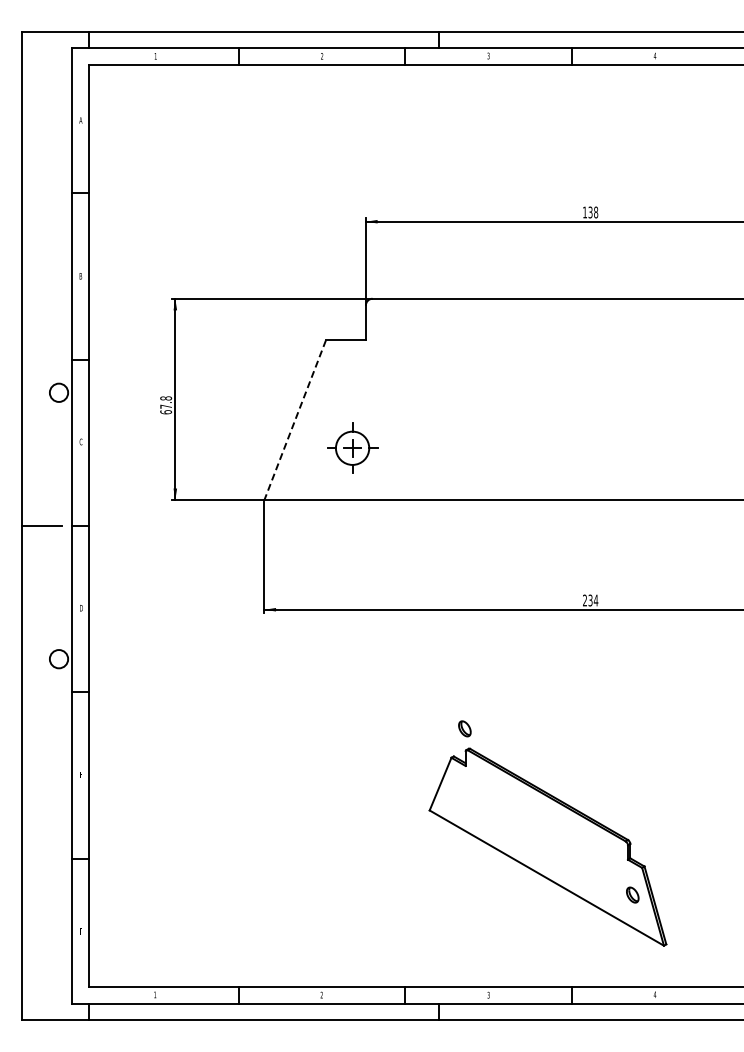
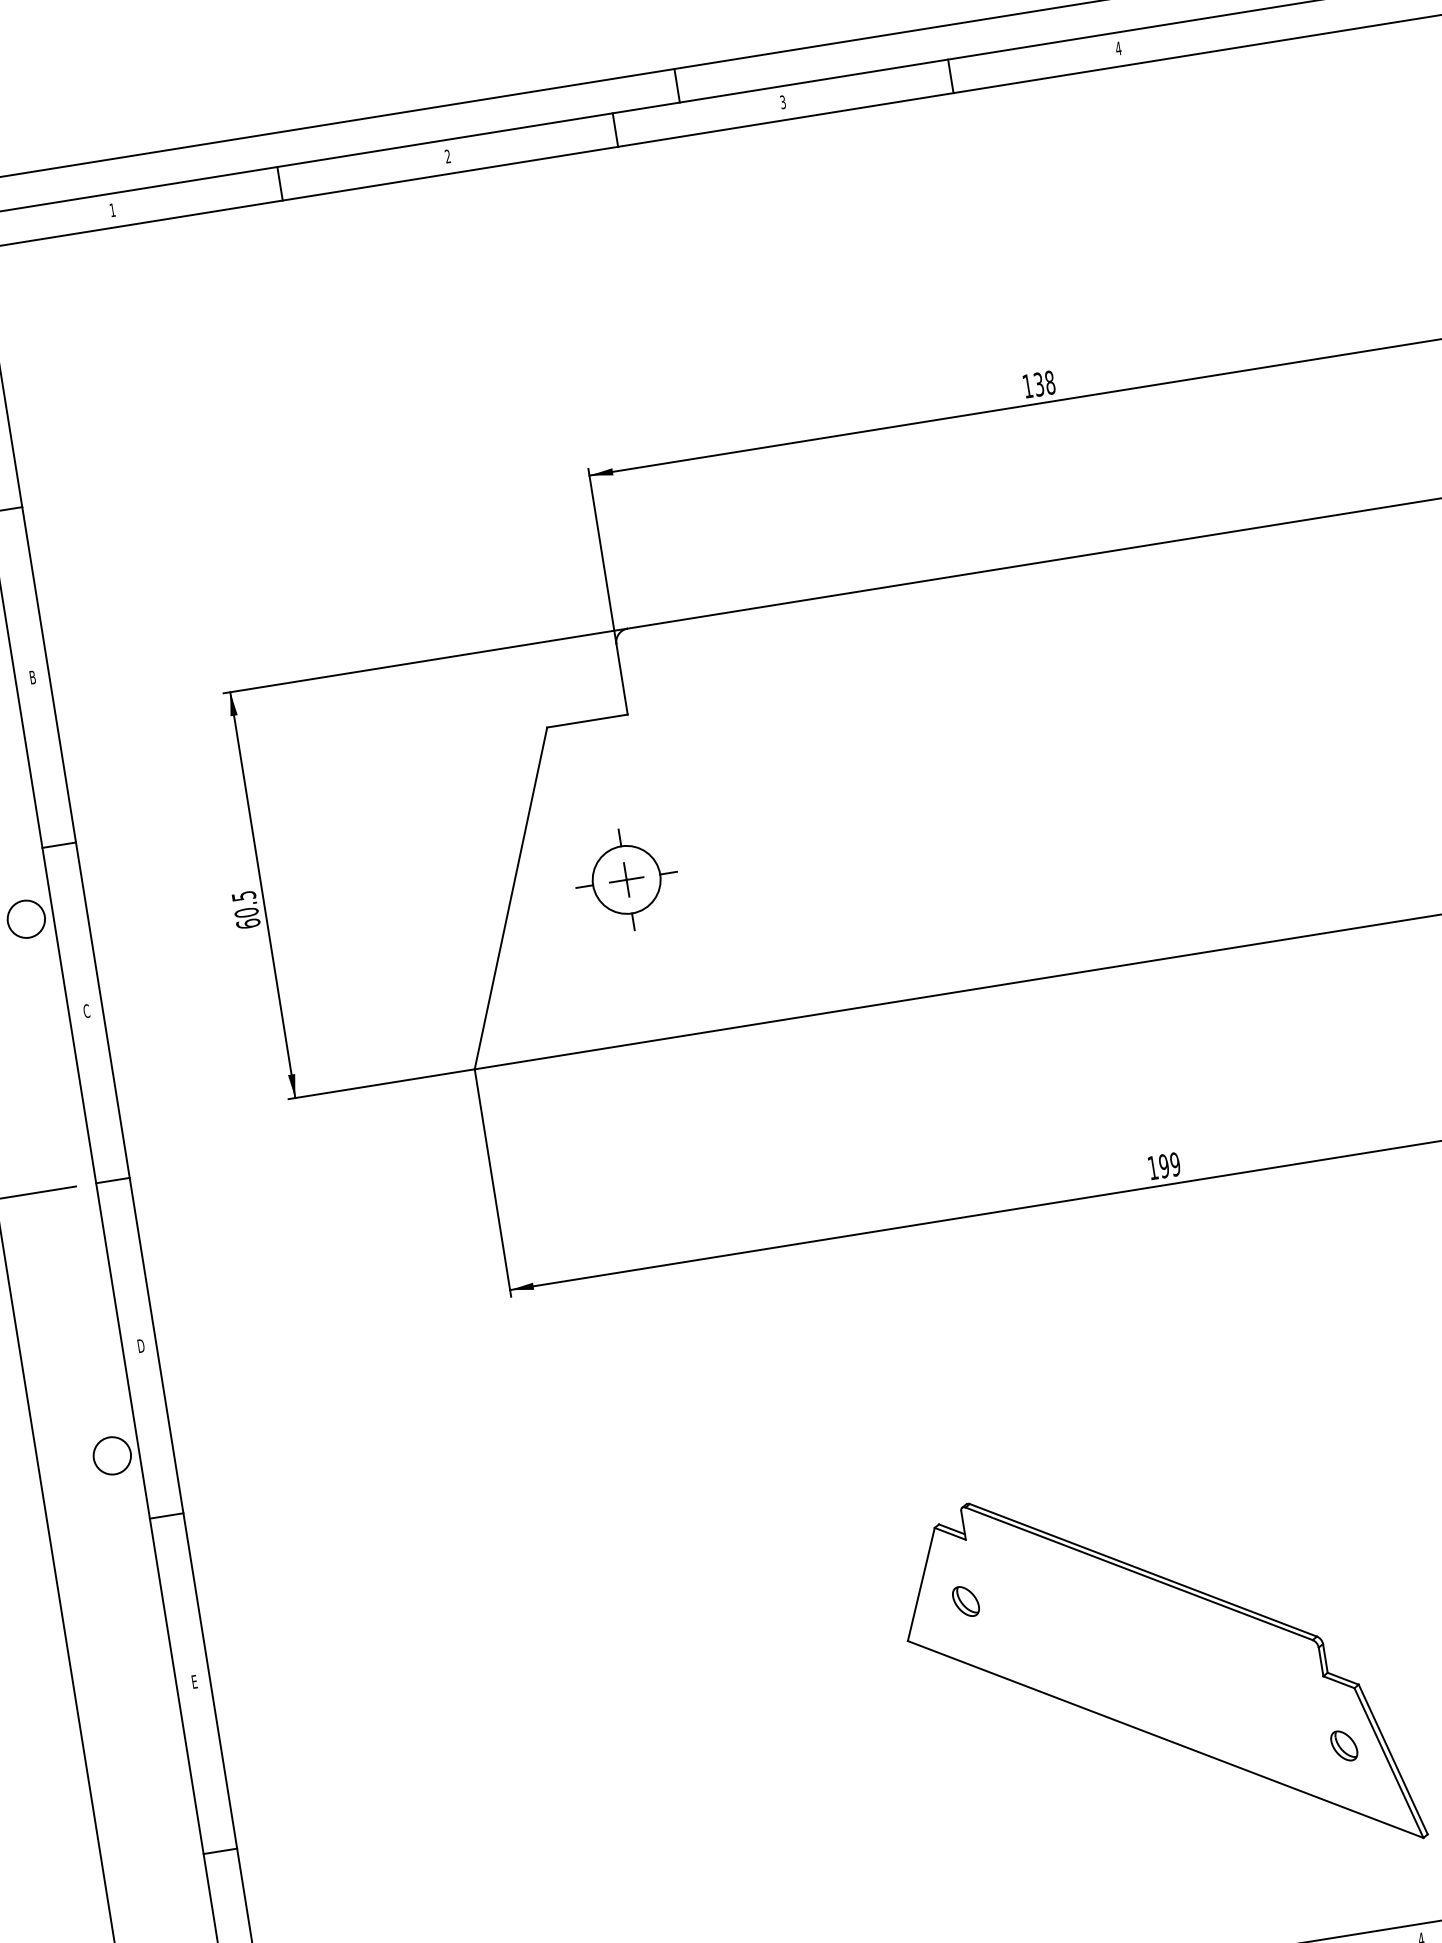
text: (166, 402) -> (246, 904), 67.8 -> 60.5
line: (295, 420) -> (511, 898), dashed -> solid
part: (352, 447) -> (626, 878), moved
text: (590, 600) -> (1164, 1166), 234 -> 199
part: (464, 728) -> (965, 1600), moved

